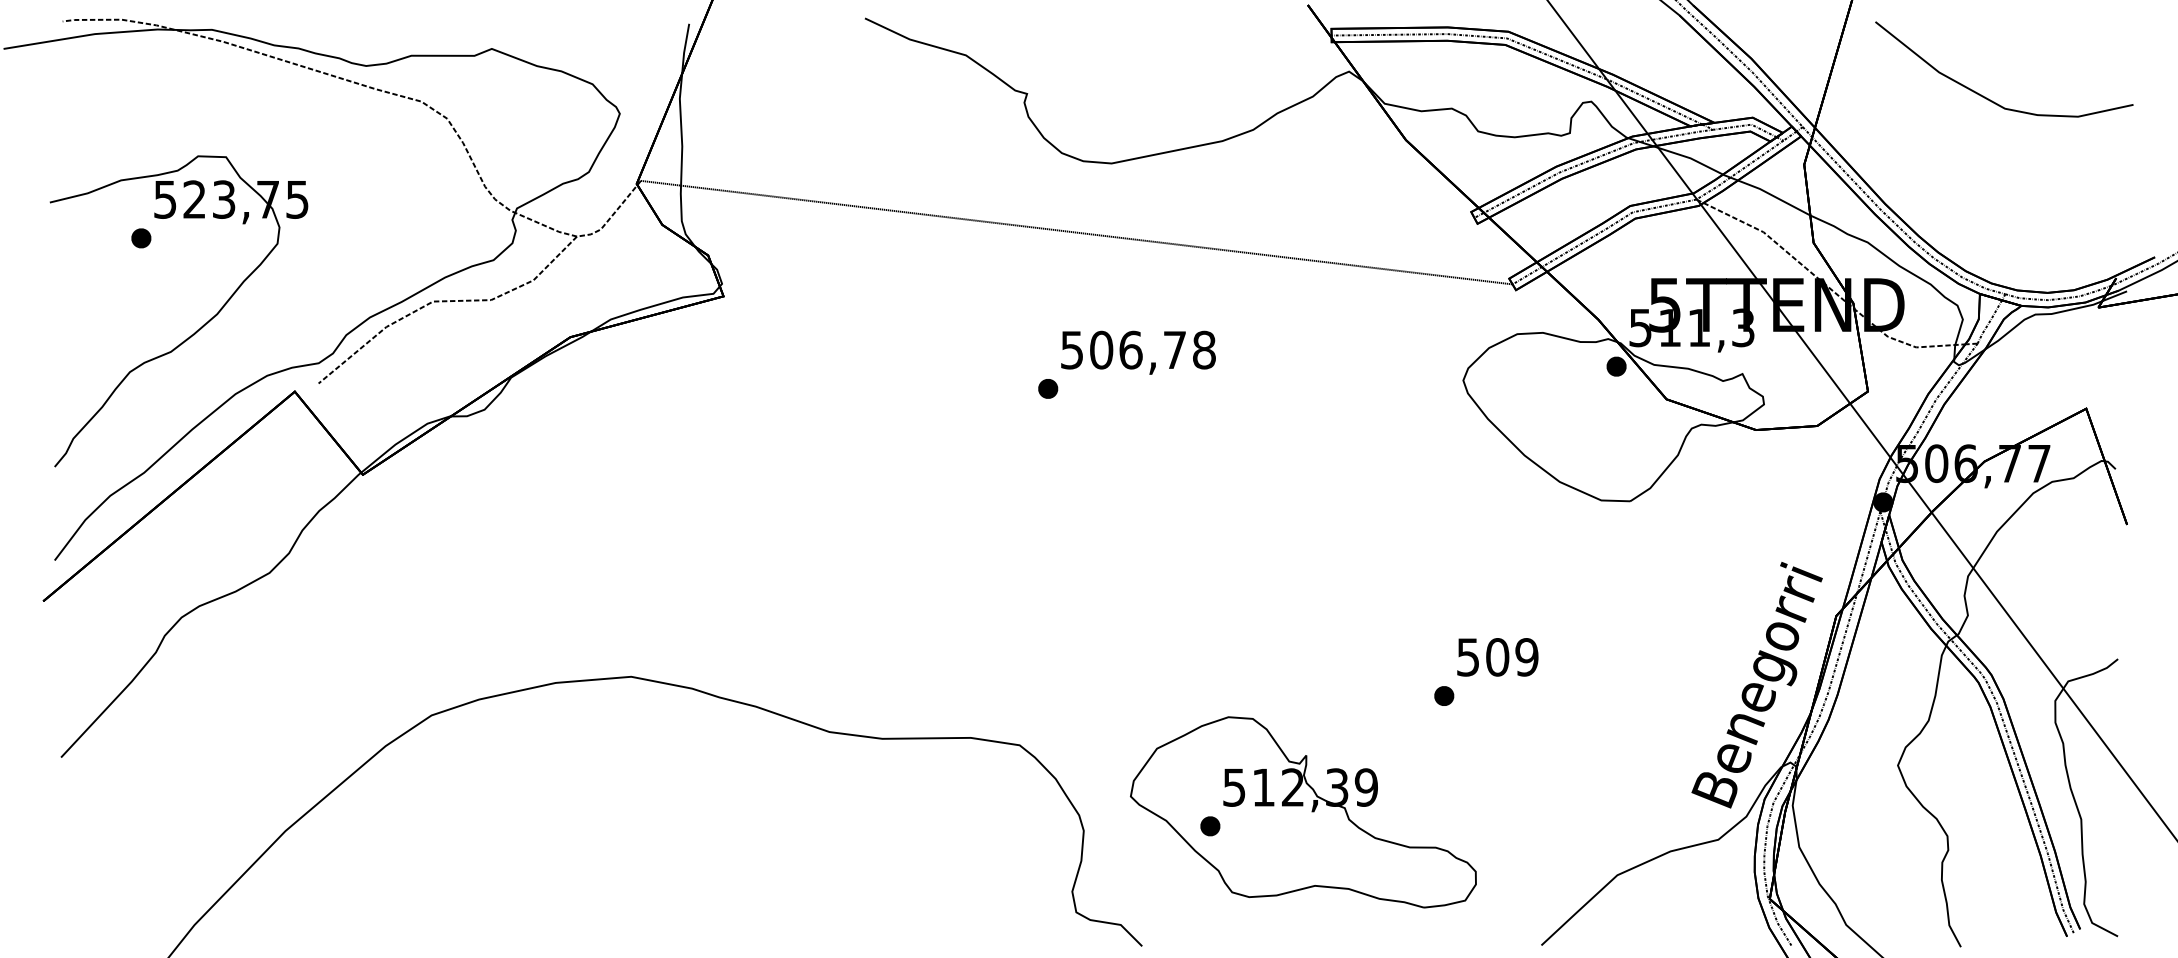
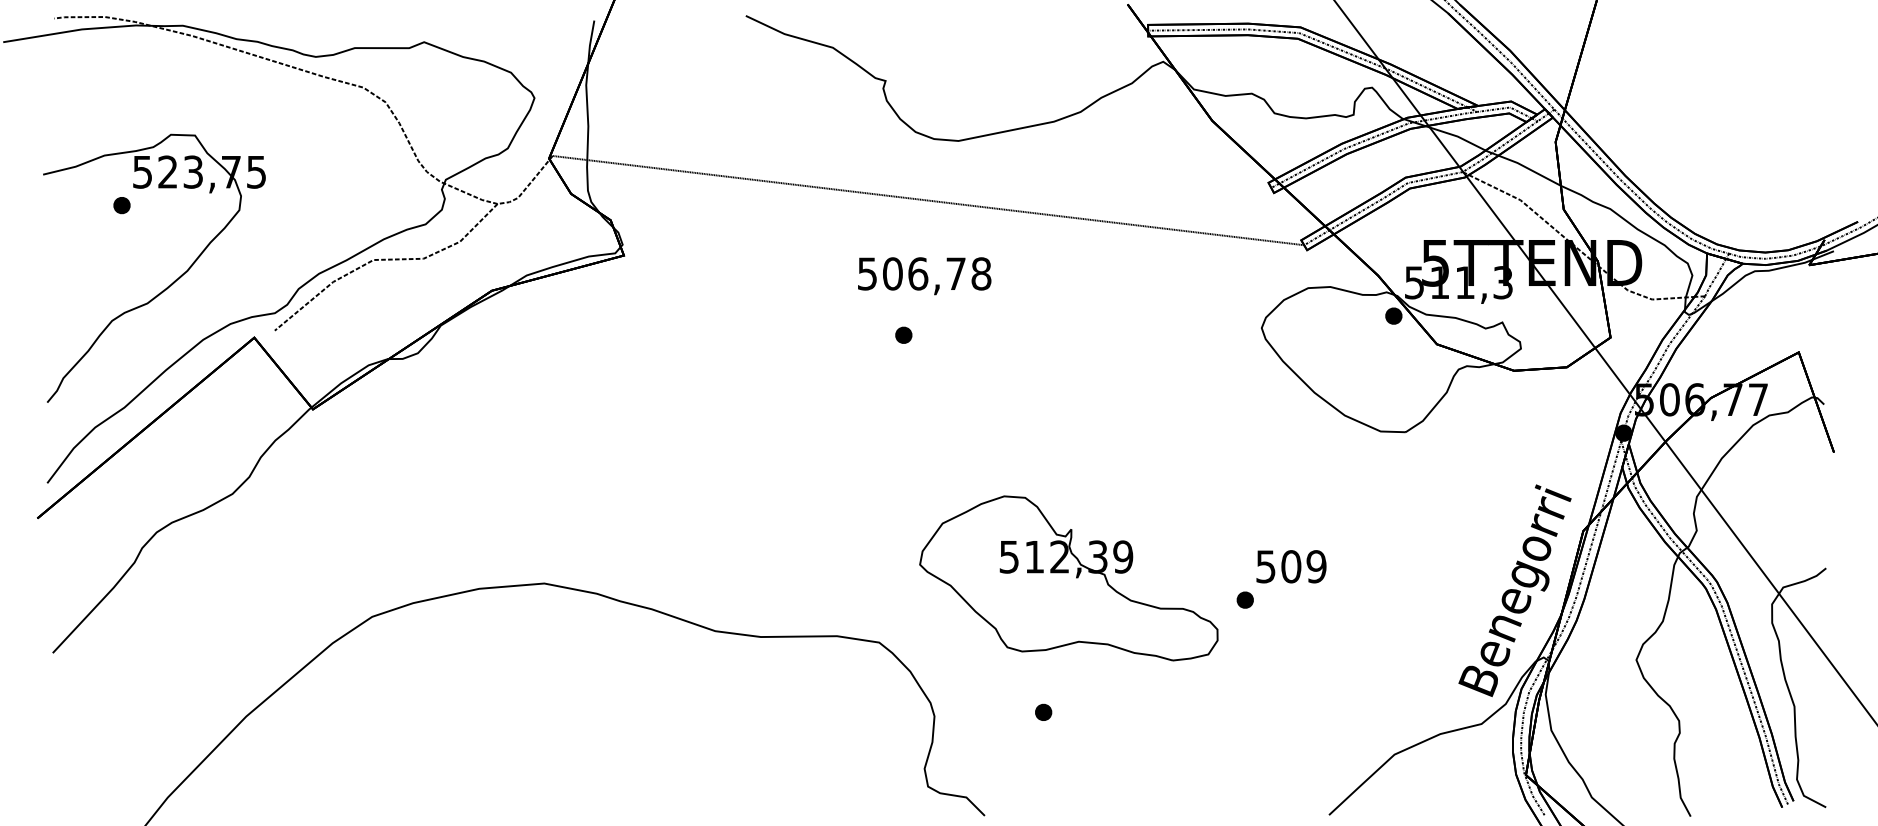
part: (1988, 97) -> (1714, 84), removed
text: (1138, 353) -> (924, 276), moved
part: (1303, 812) -> (1068, 578), moved

